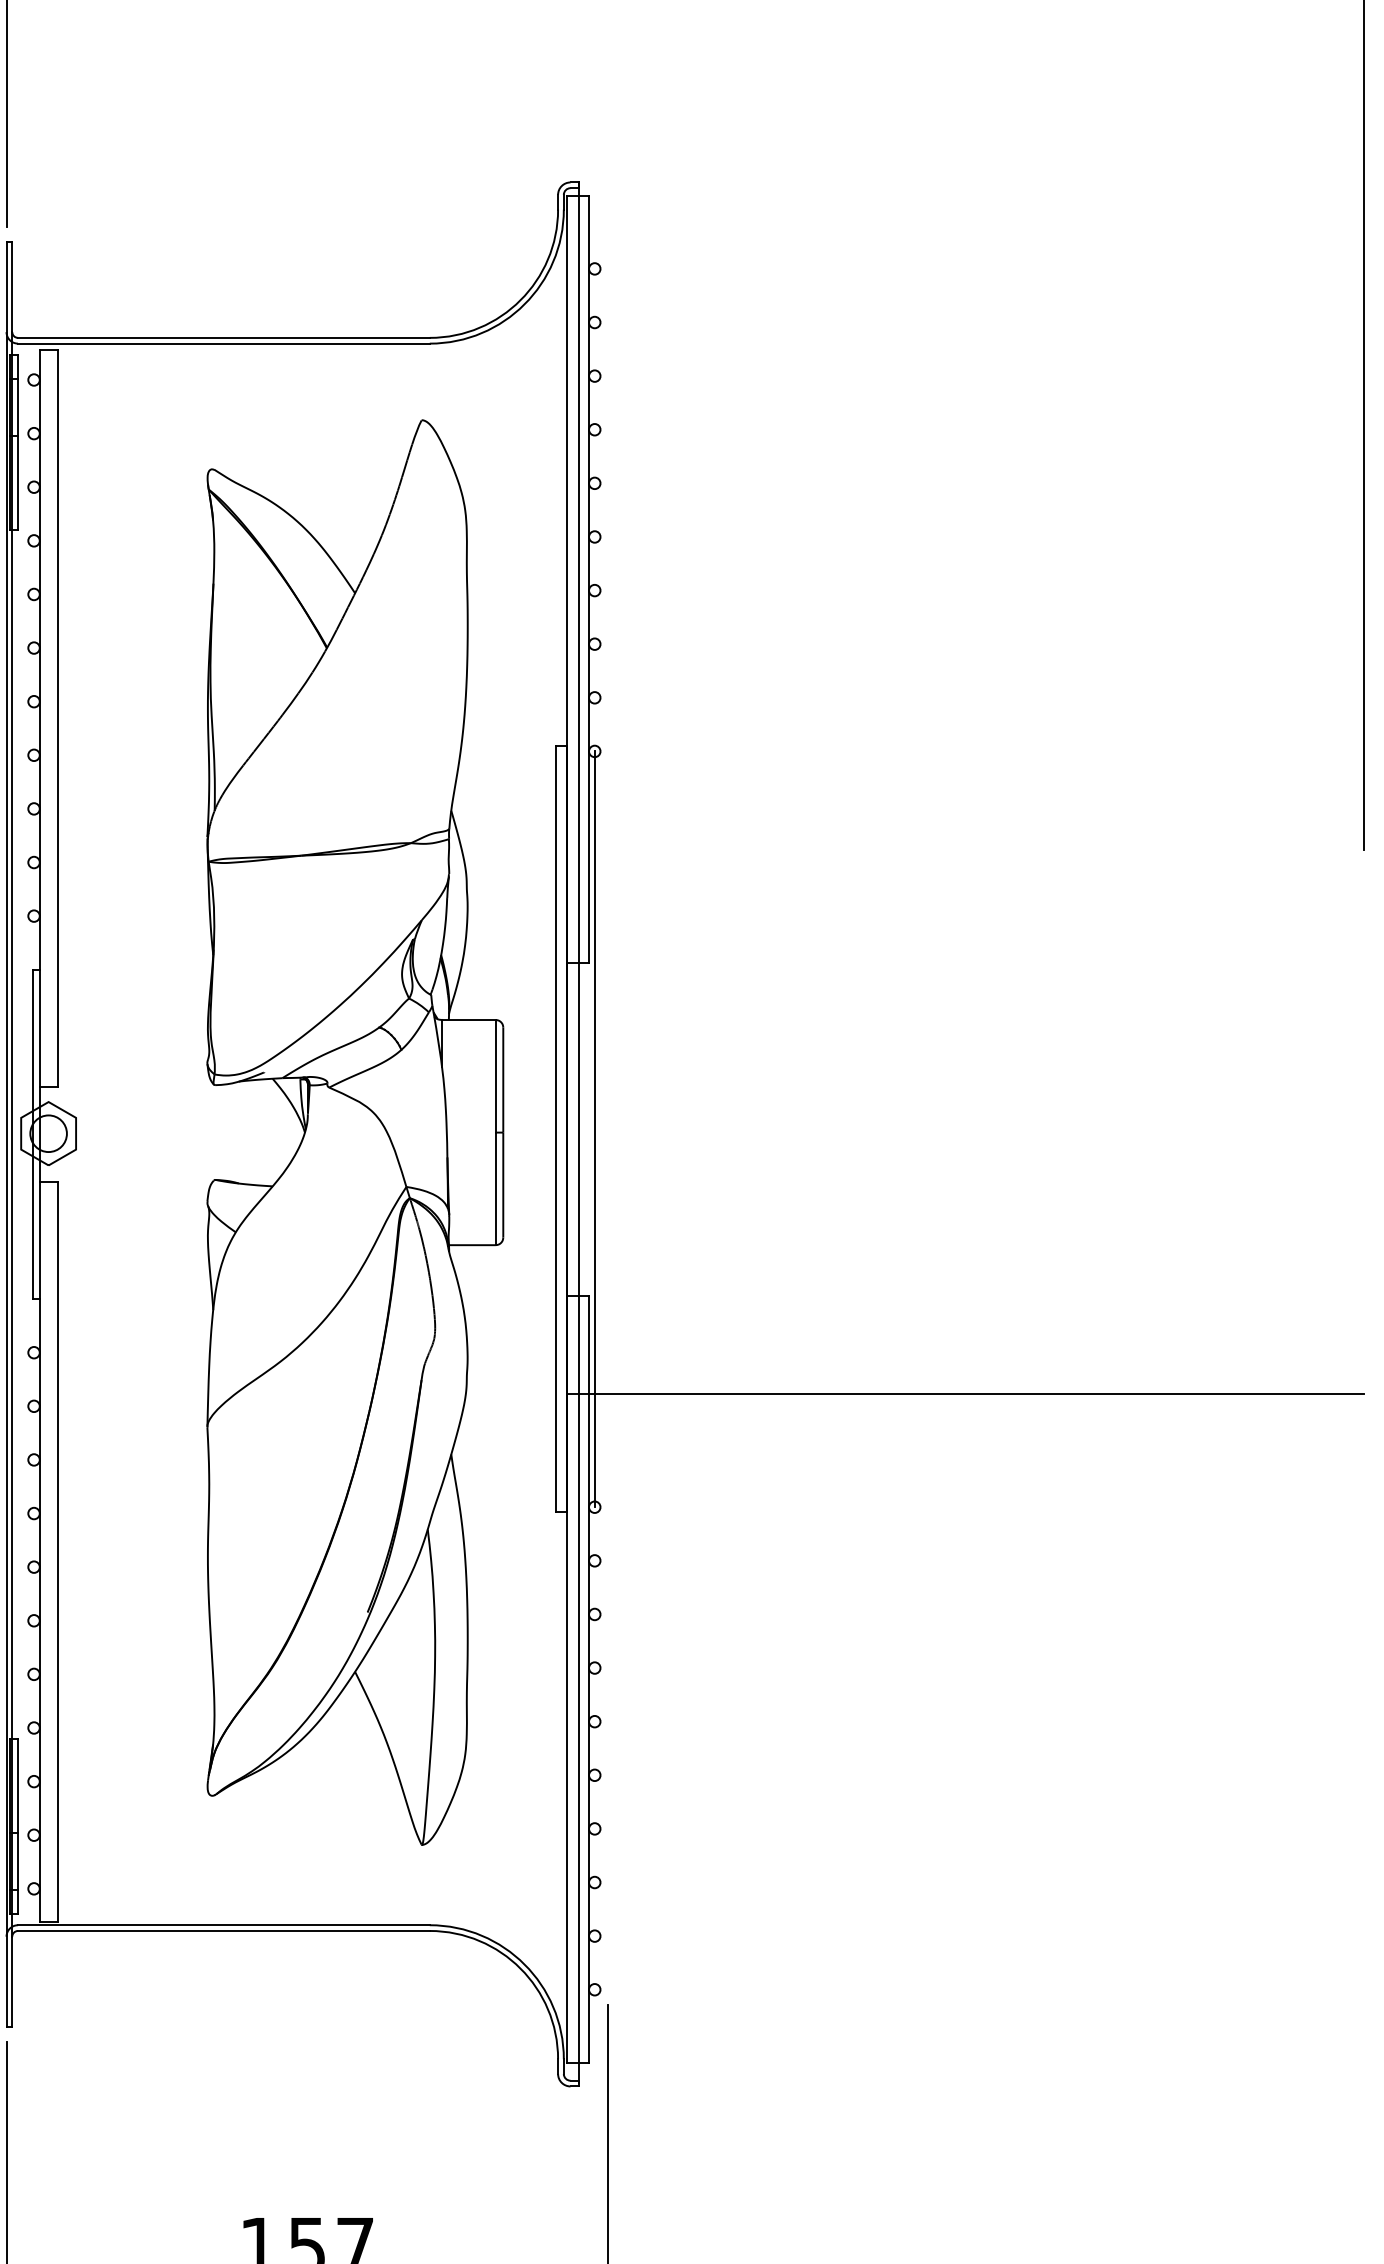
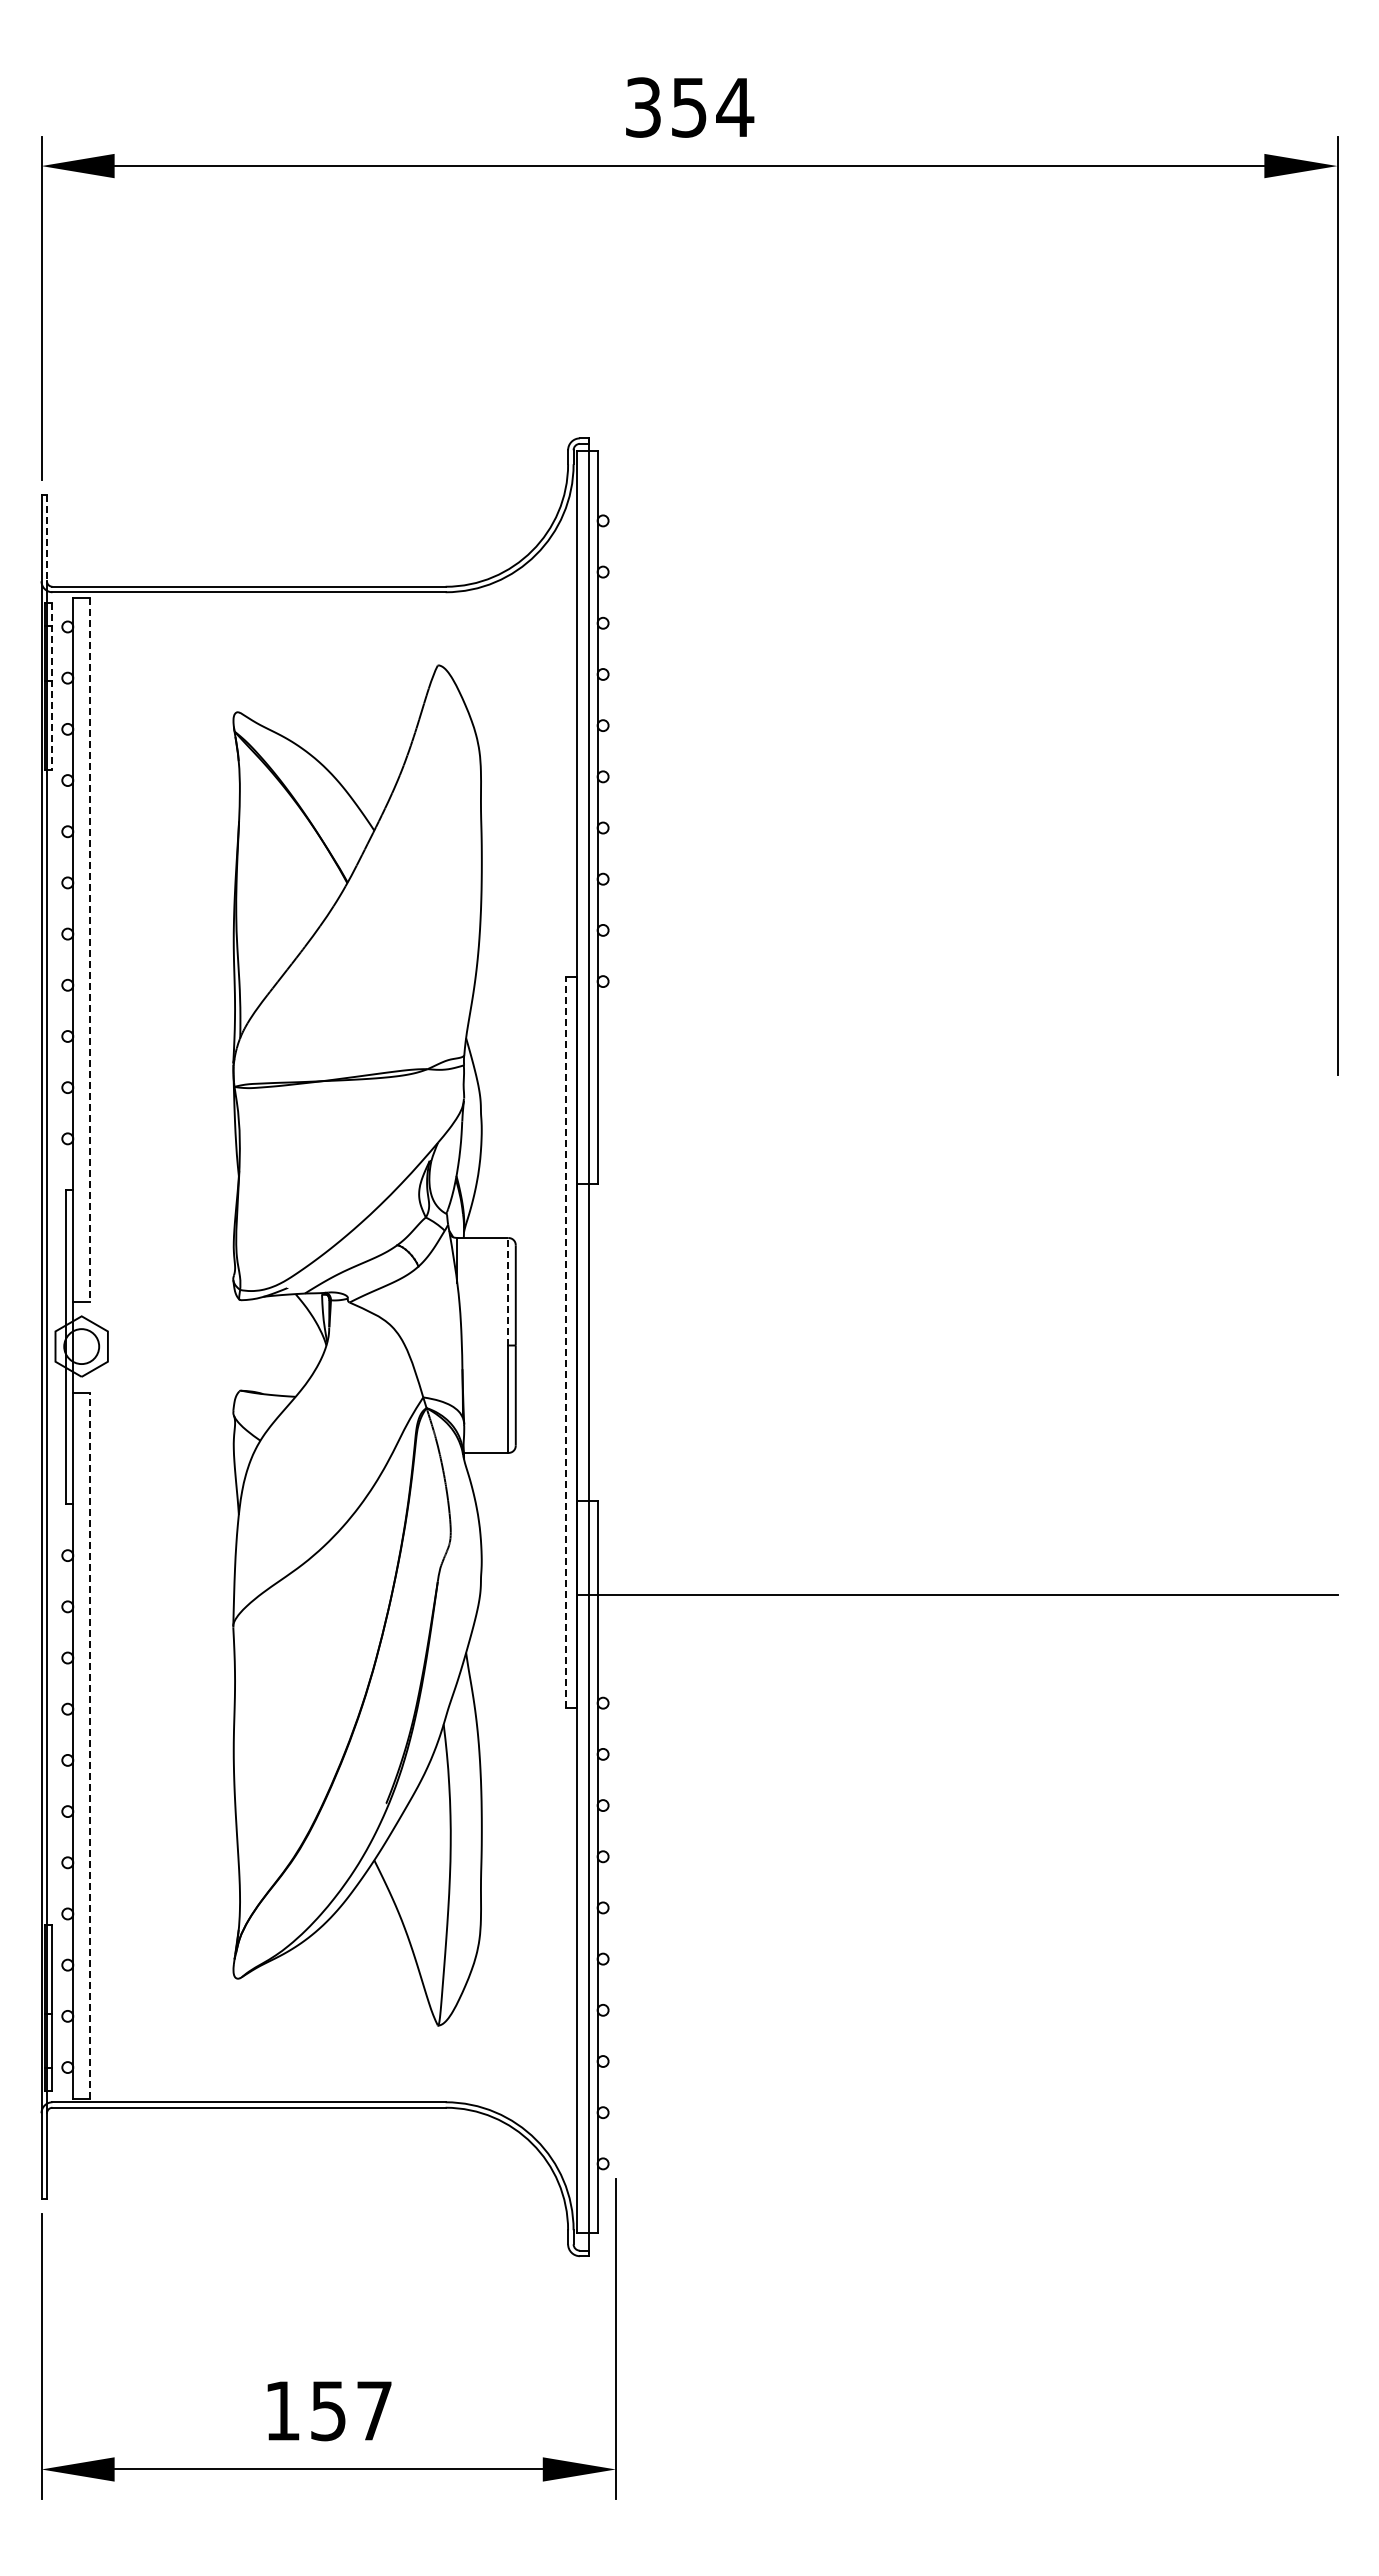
line: (11, 287) -> (46, 538), solid -> dashed
line: (18, 443) -> (52, 687), solid -> dashed
line: (57, 717) -> (90, 949), solid -> dashed
line: (495, 1076) -> (508, 1291), solid -> dashed
line: (555, 1129) -> (565, 1342), solid -> dashed
line: (595, 1129) -> (603, 1342), removed
line: (57, 1551) -> (90, 1745), solid -> dashed

